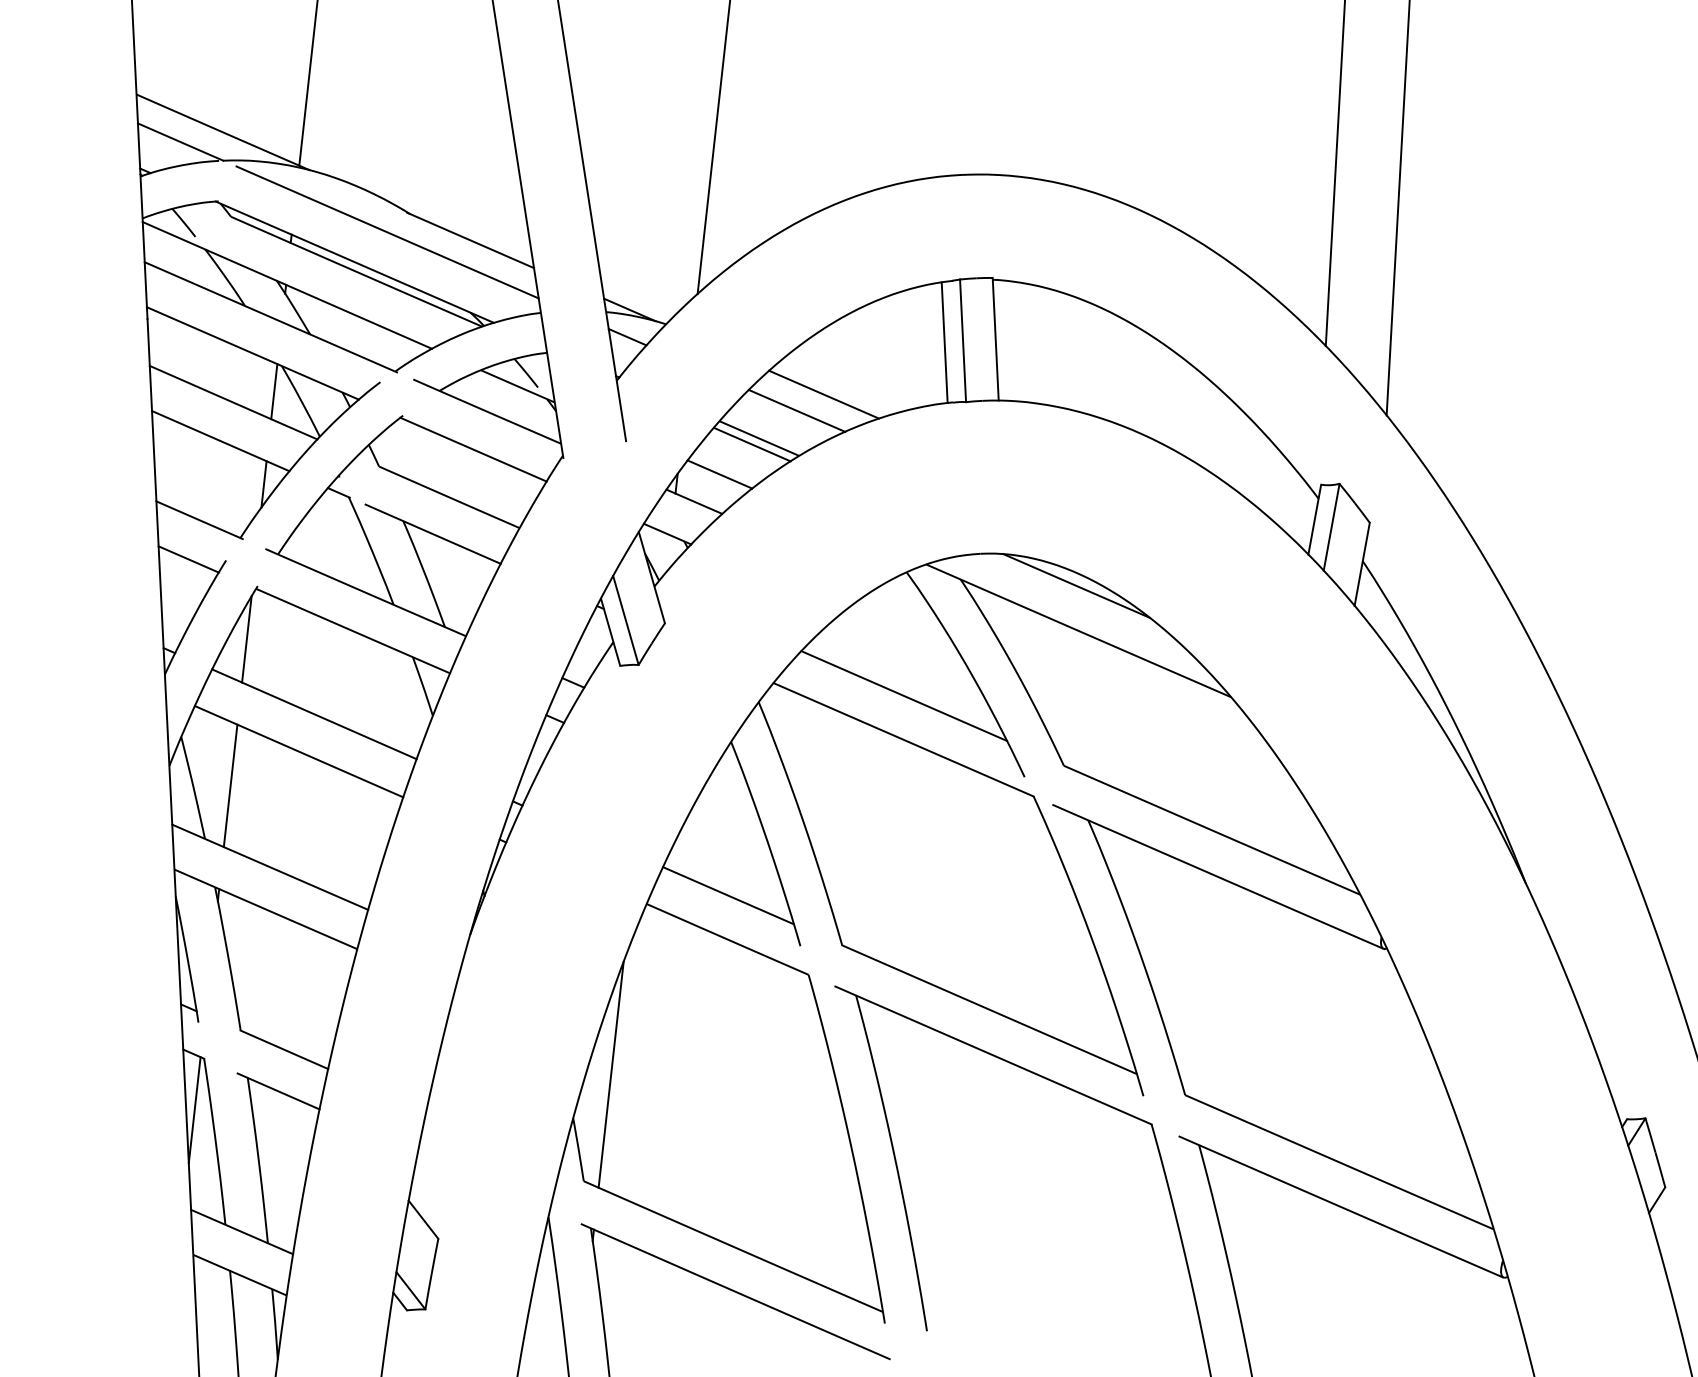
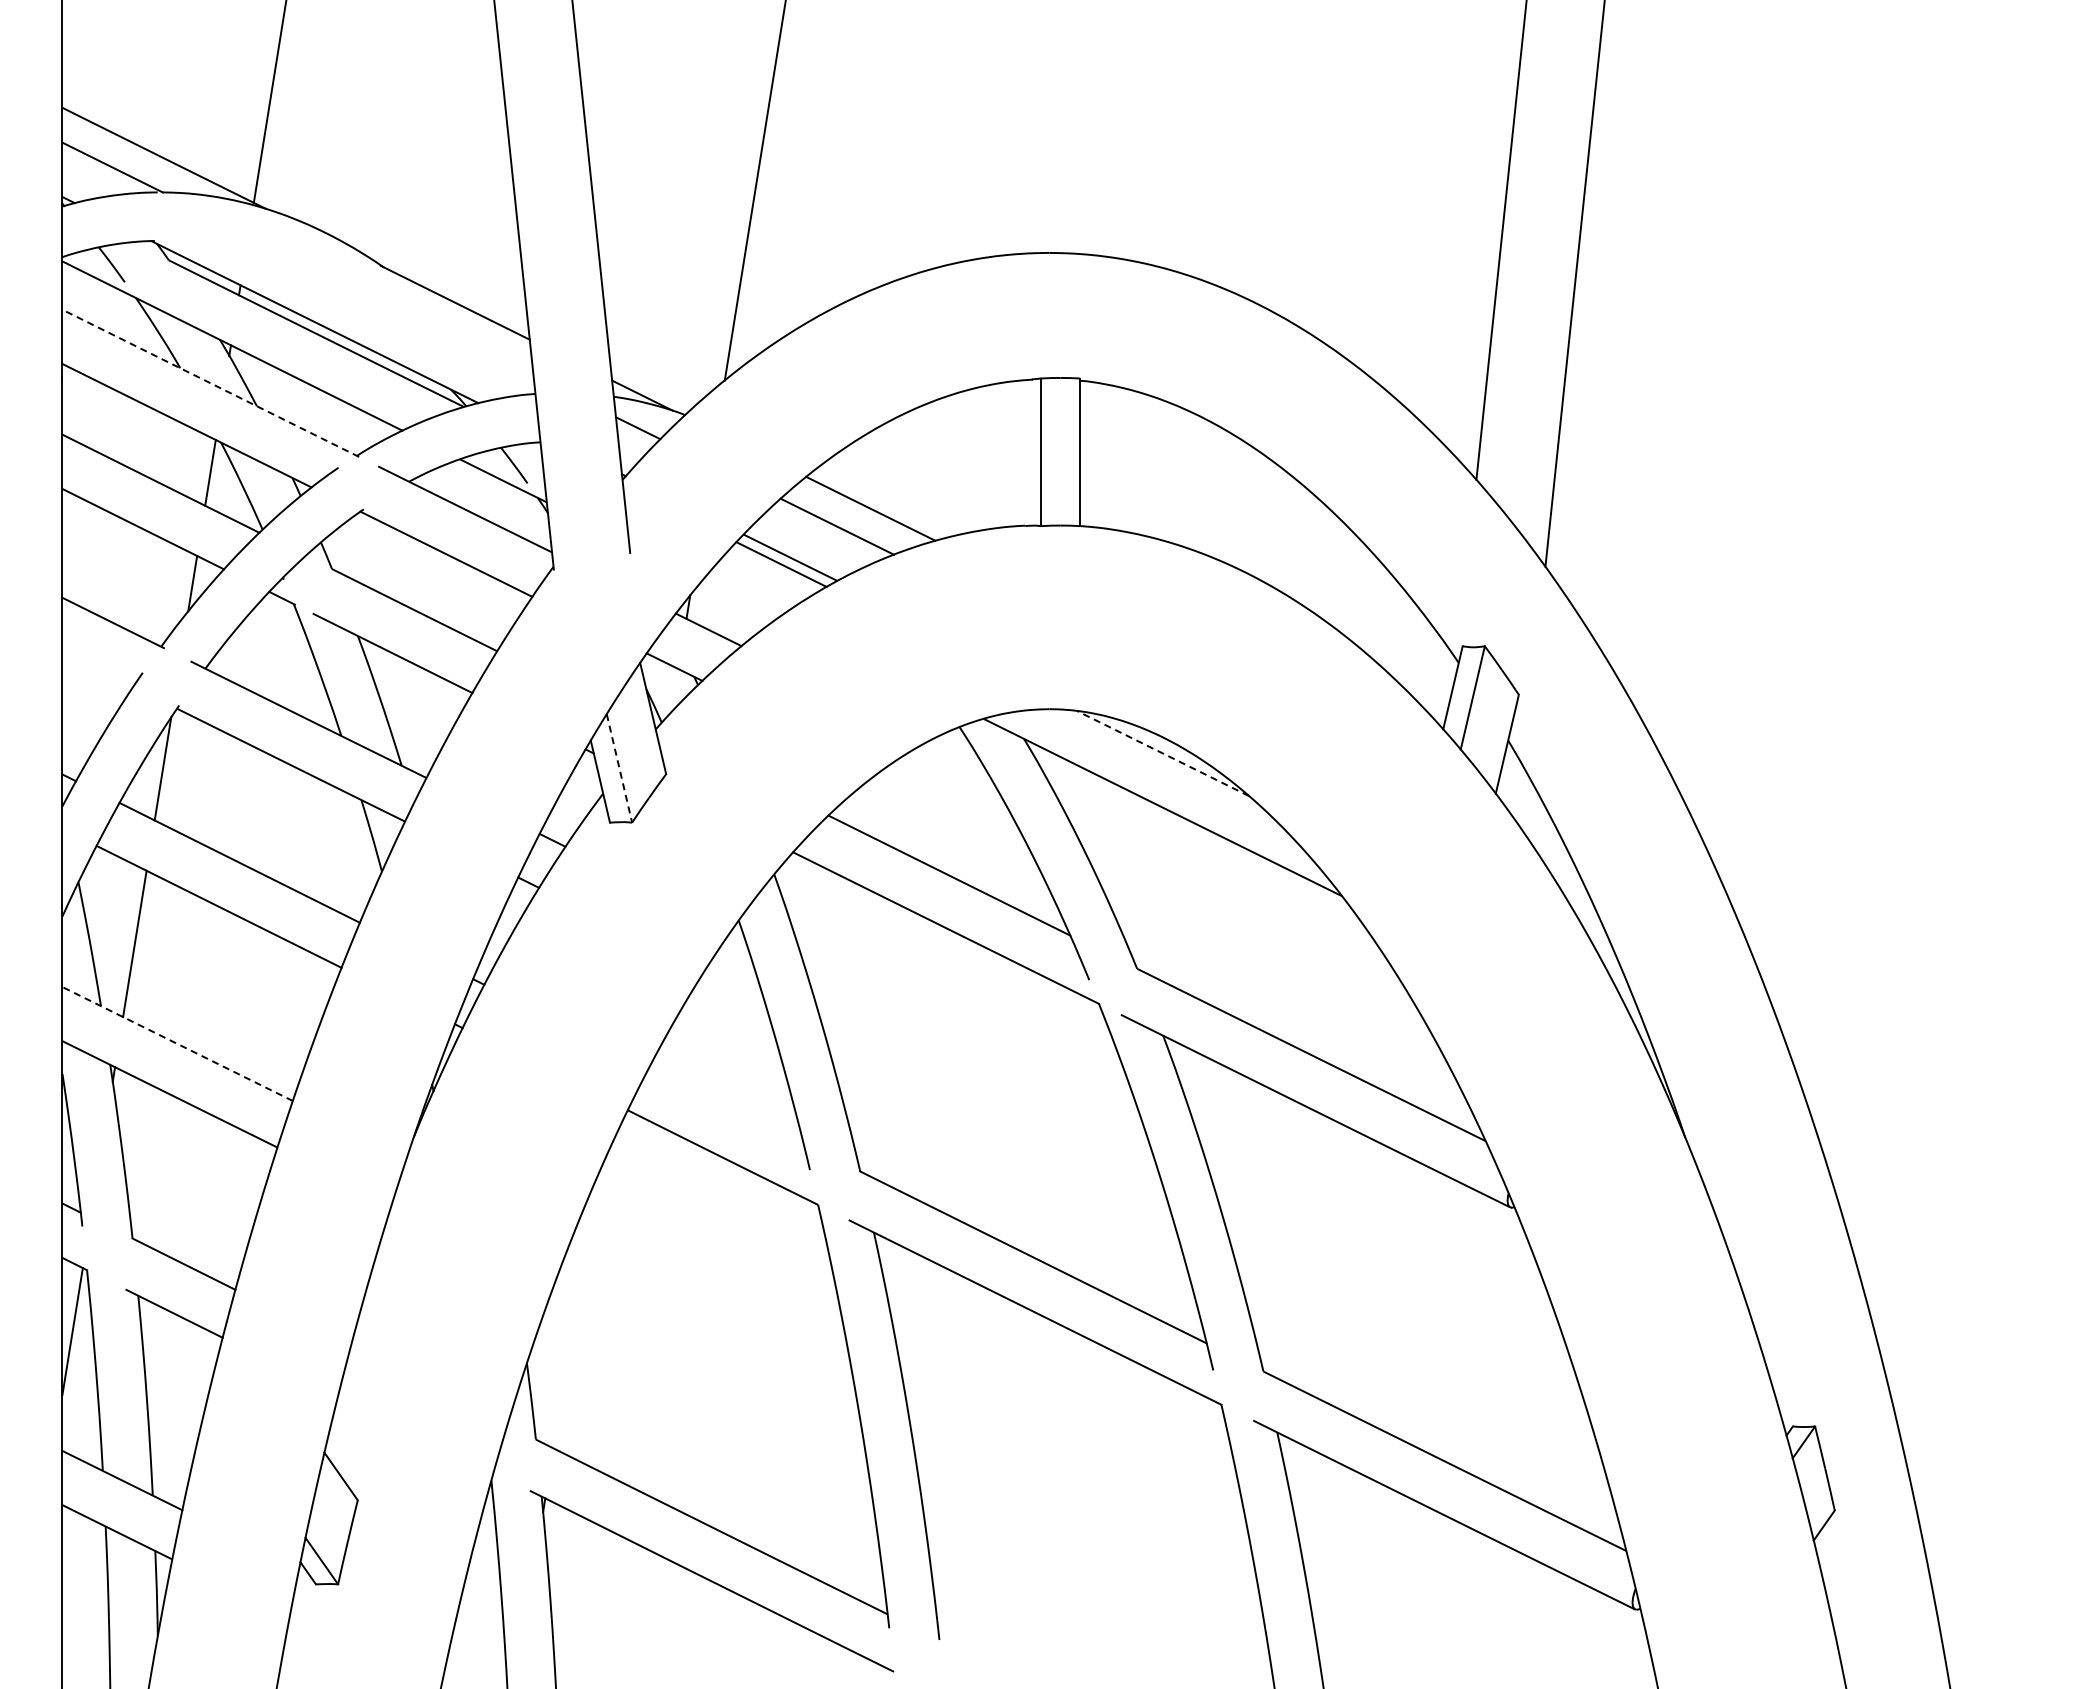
line: (387, 232) -> (355, 288), removed
line: (270, 317) -> (210, 383), solid -> dashed
line: (944, 342) -> (1018, 453), removed
line: (719, 474) -> (740, 598), removed
line: (188, 559) -> (97, 669), removed
line: (1076, 586) -> (1162, 753), solid -> dashed
line: (625, 620) -> (619, 768), solid -> dashed
line: (270, 867) -> (177, 1044), solid -> dashed
line: (728, 895) -> (726, 1104), removed
line: (610, 1074) -> (574, 1313), removed

